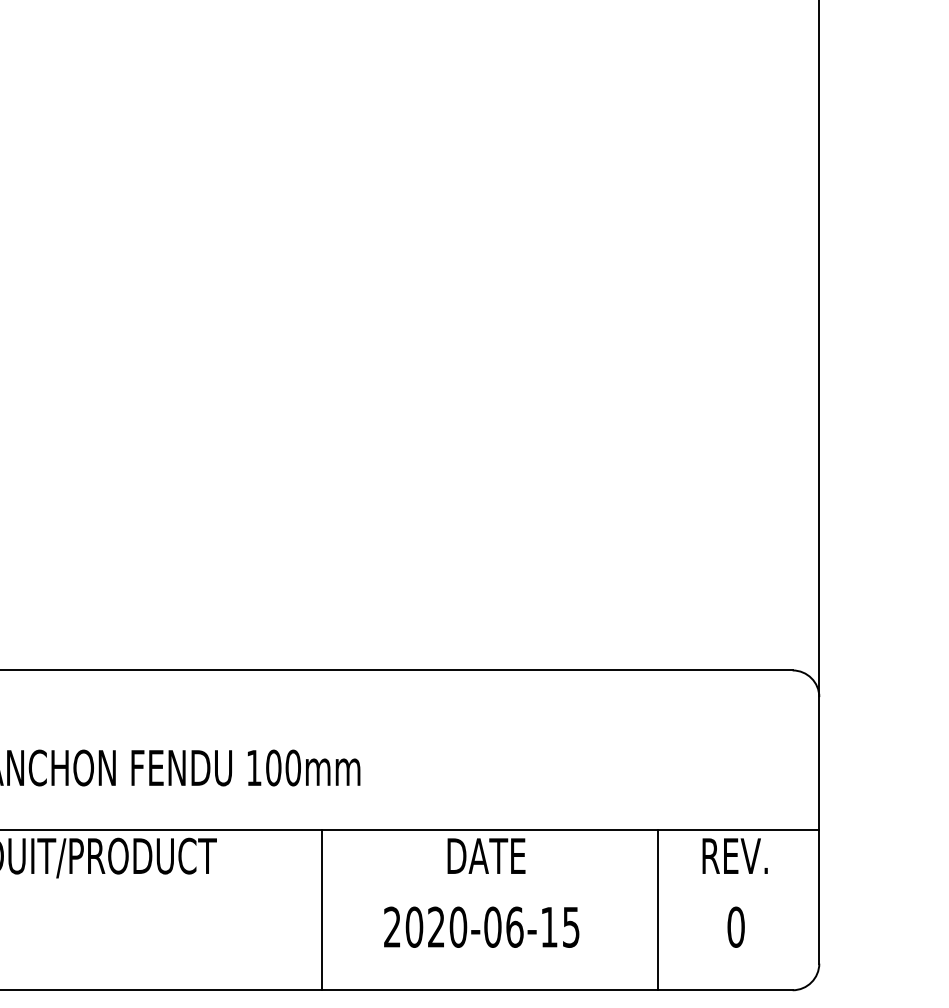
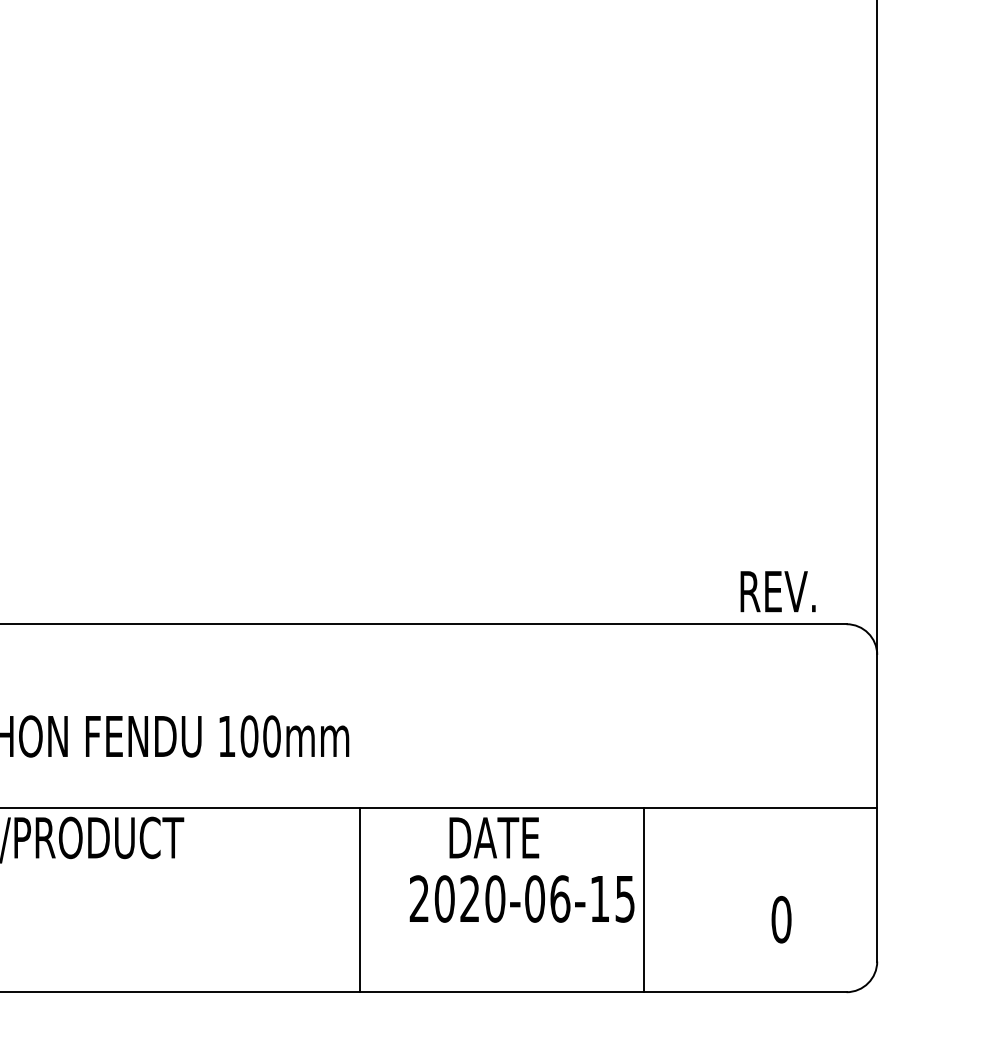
text: (734, 855) -> (777, 590), moved
line: (322, 910) -> (359, 900), moved
line: (658, 910) -> (643, 900), moved
text: (481, 926) -> (521, 898), moved

